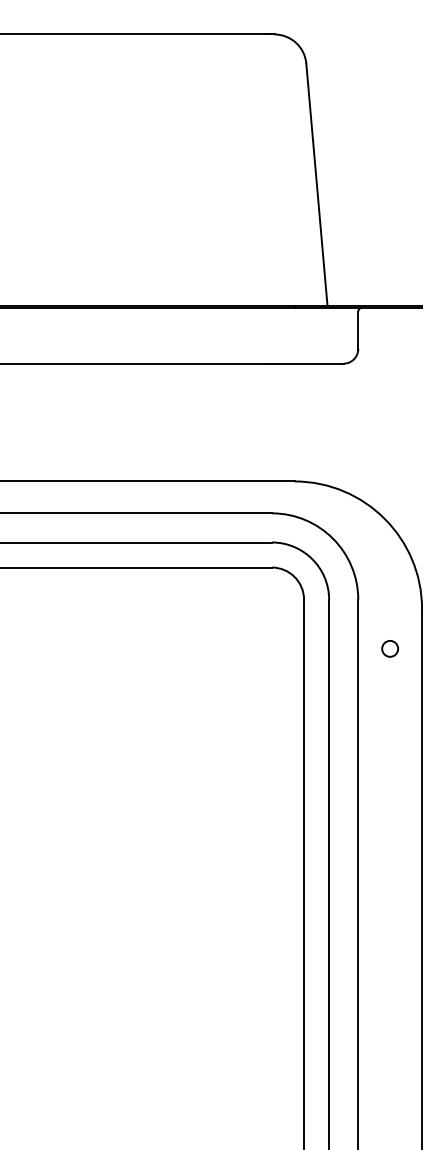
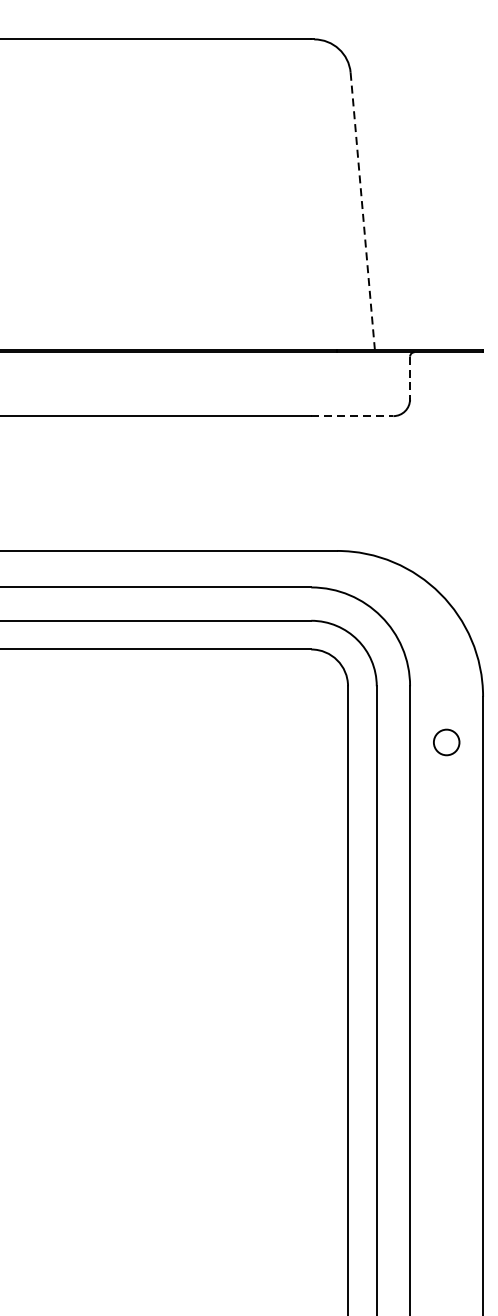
line: (316, 185) -> (362, 212), solid -> dashed
line: (358, 330) -> (410, 378), solid -> dashed
line: (307, 363) -> (351, 415), solid -> dashed
circle: (389, 648) -> (445, 742), size x1.4

